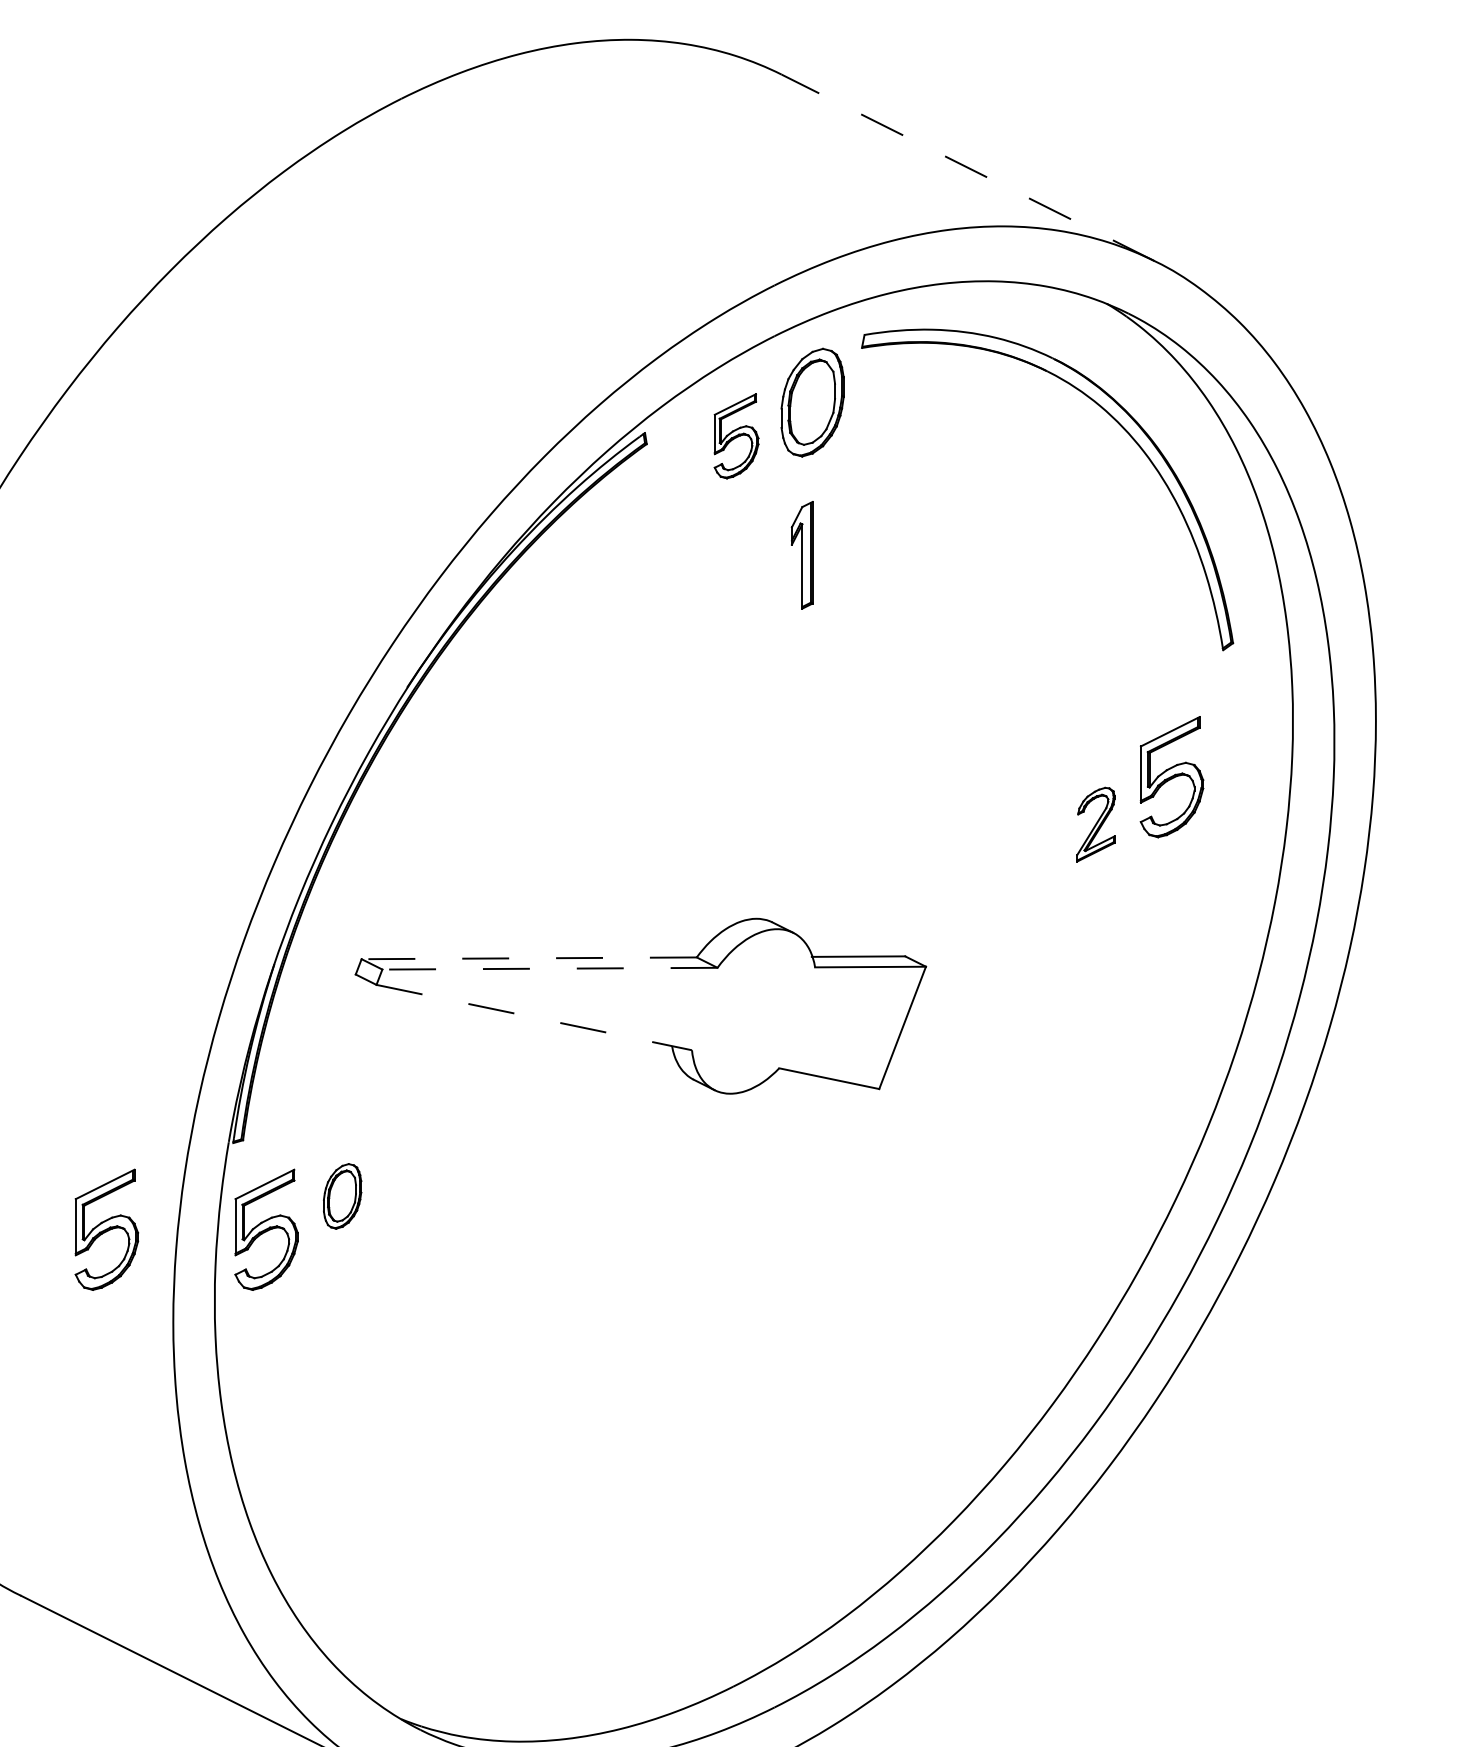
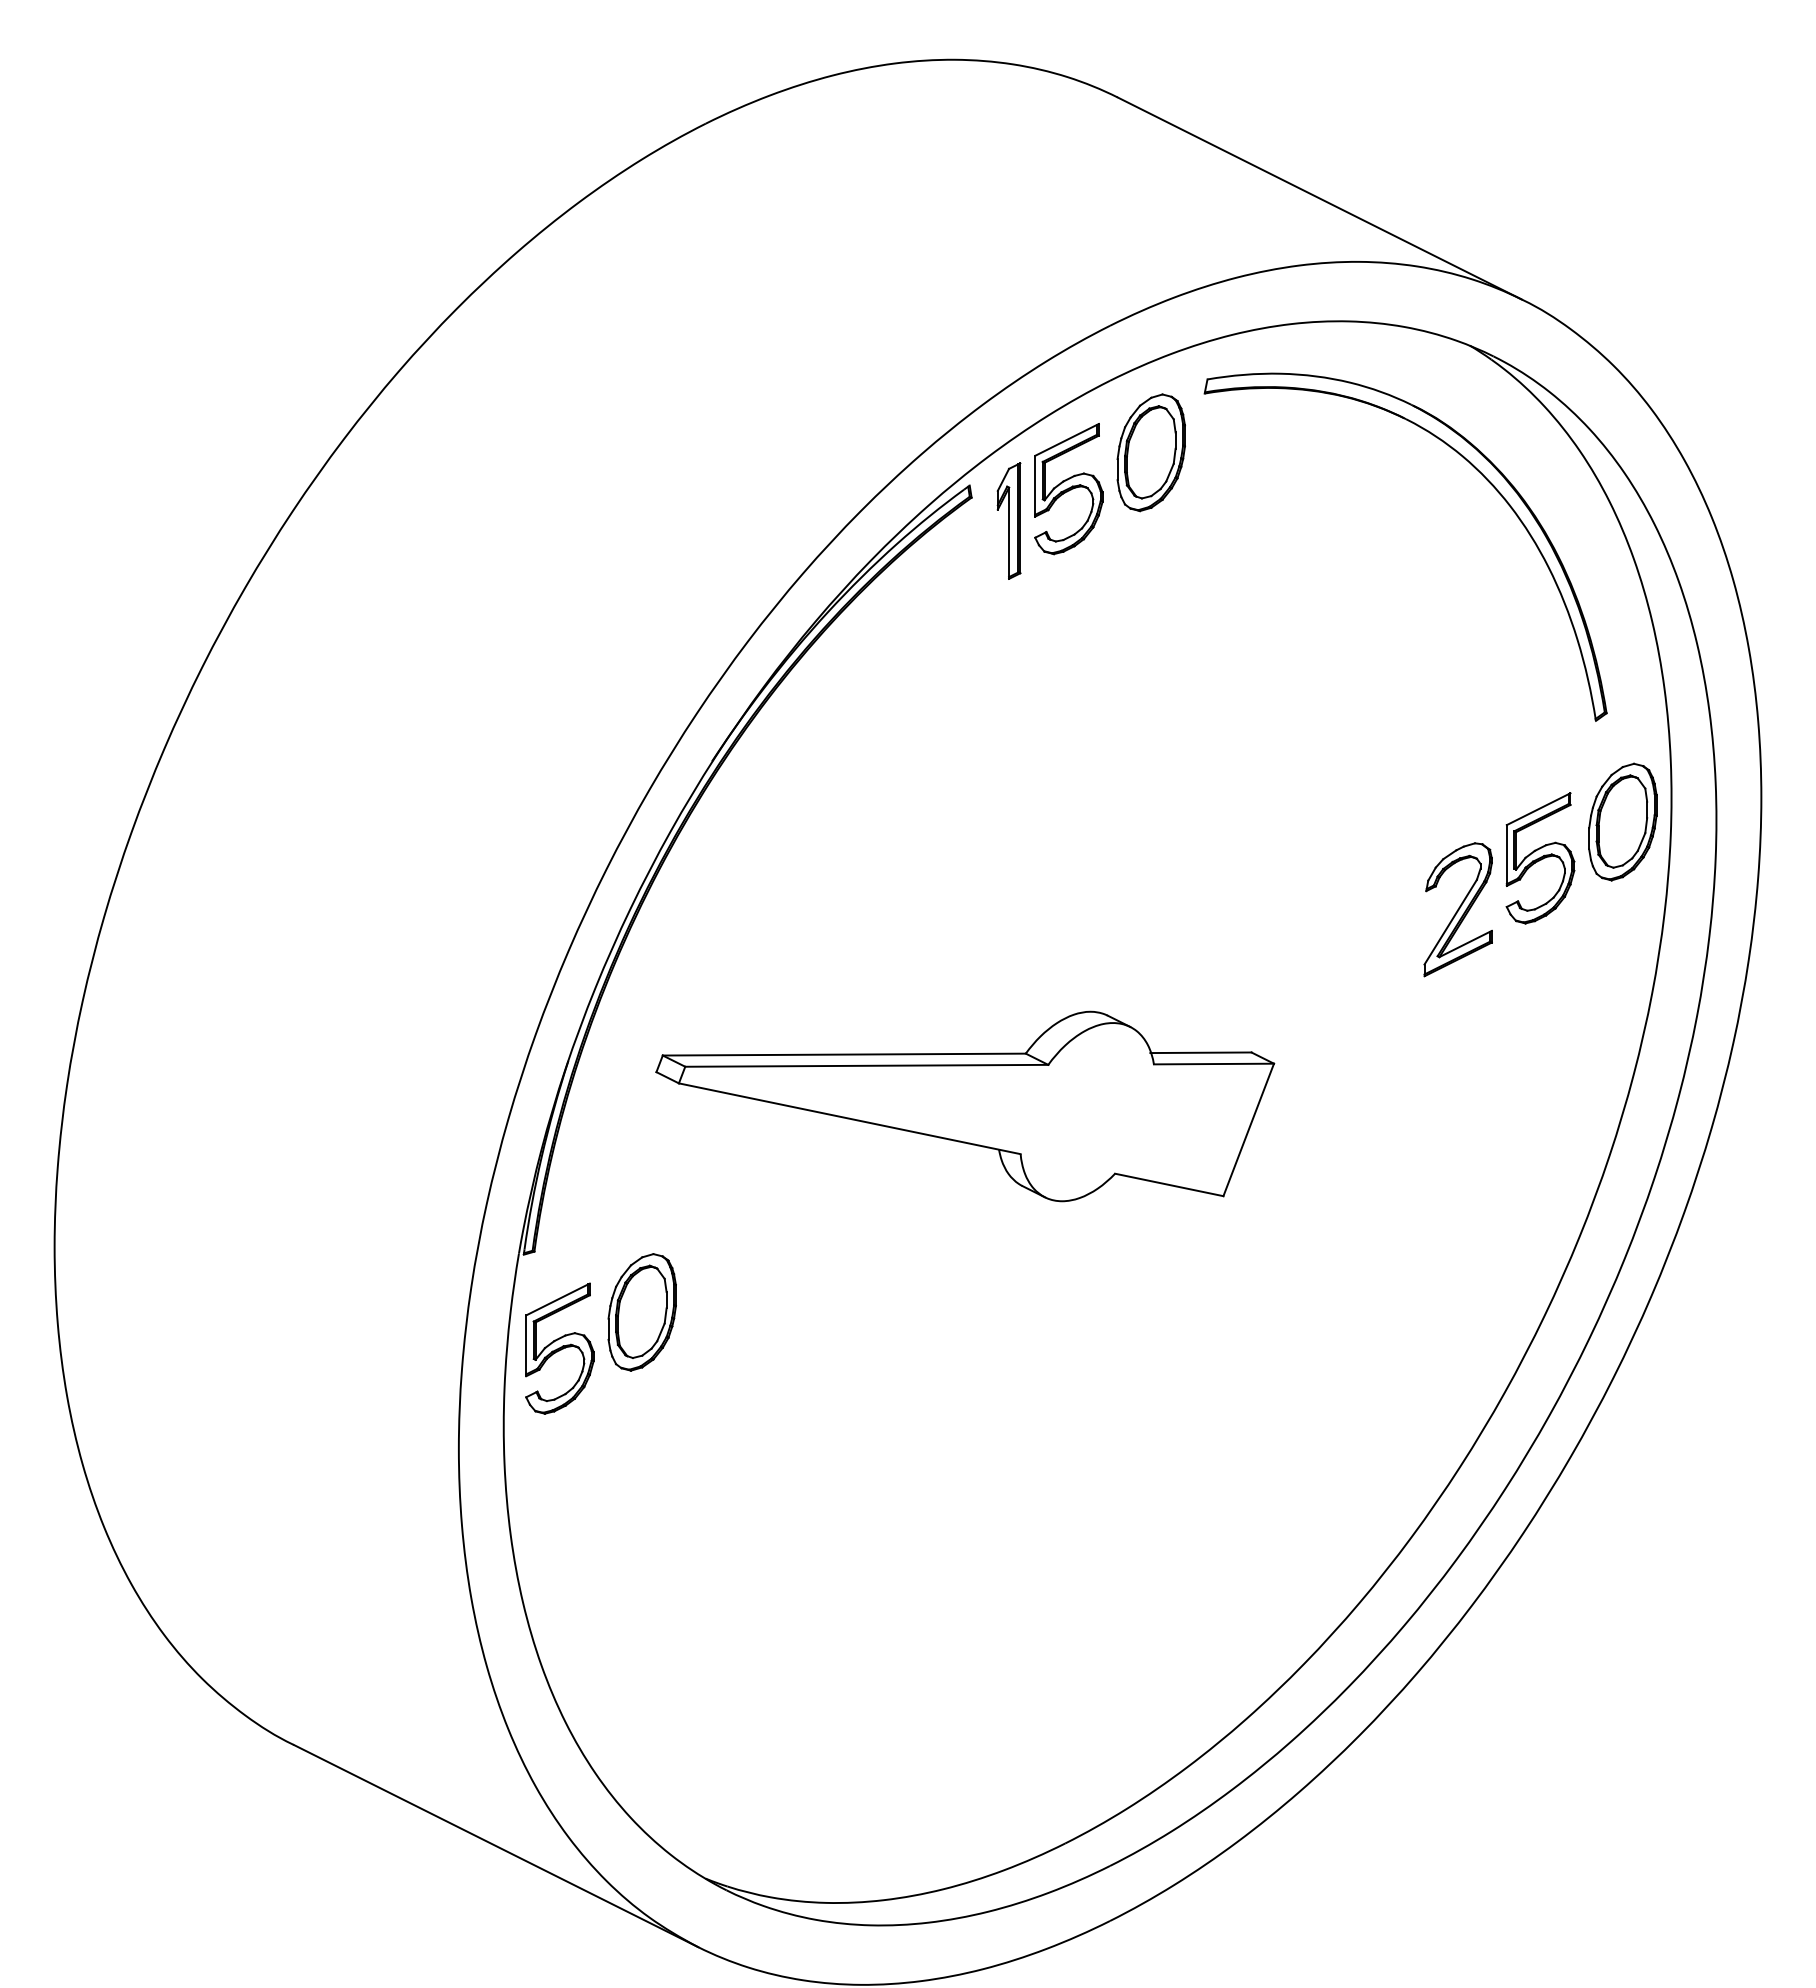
line: (967, 167) -> (1319, 198), dashed -> solid
part: (736, 436) -> (1068, 489), size x1.43
part: (801, 554) -> (1008, 520), moved
part: (1247, 743) -> (1622, 821), added
part: (1095, 824) -> (1457, 909), size x1.67
line: (529, 958) -> (844, 1054), dashed -> solid
line: (549, 968) -> (866, 1065), dashed -> solid
line: (534, 1017) -> (850, 1118), dashed -> solid
part: (341, 1196) -> (641, 1312), size x1.67
part: (106, 1229) -> (386, 1348), removed

